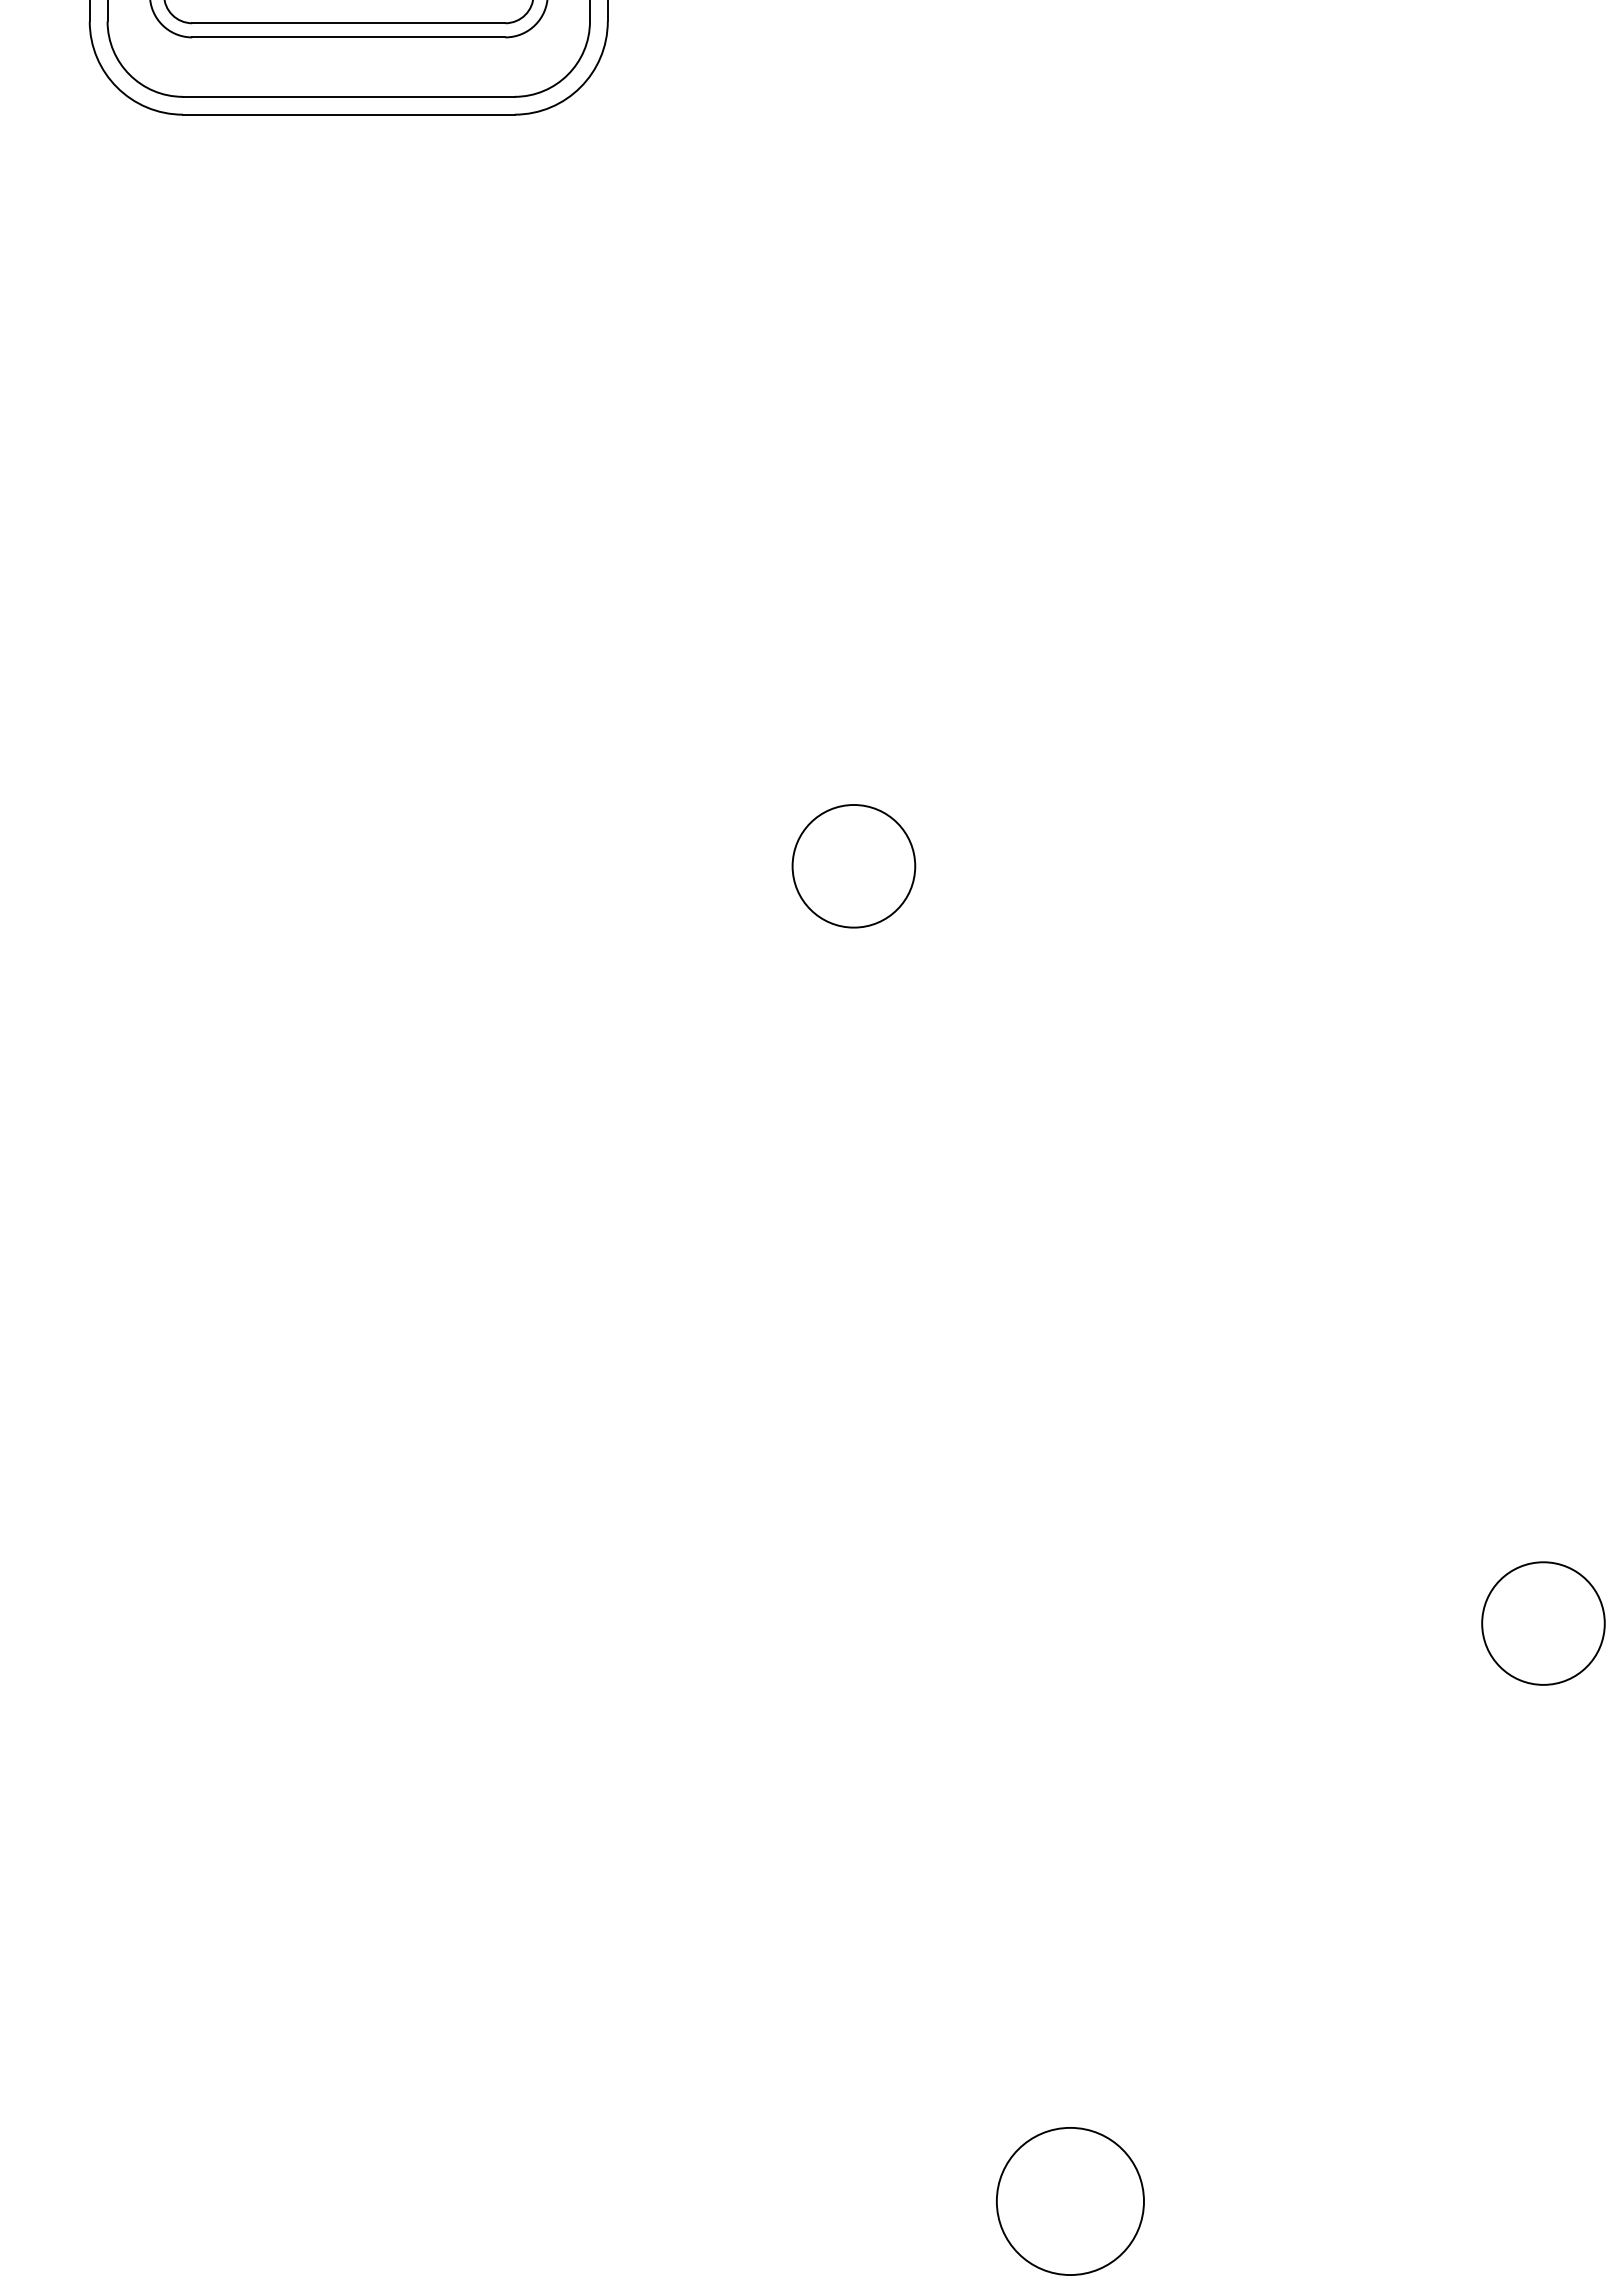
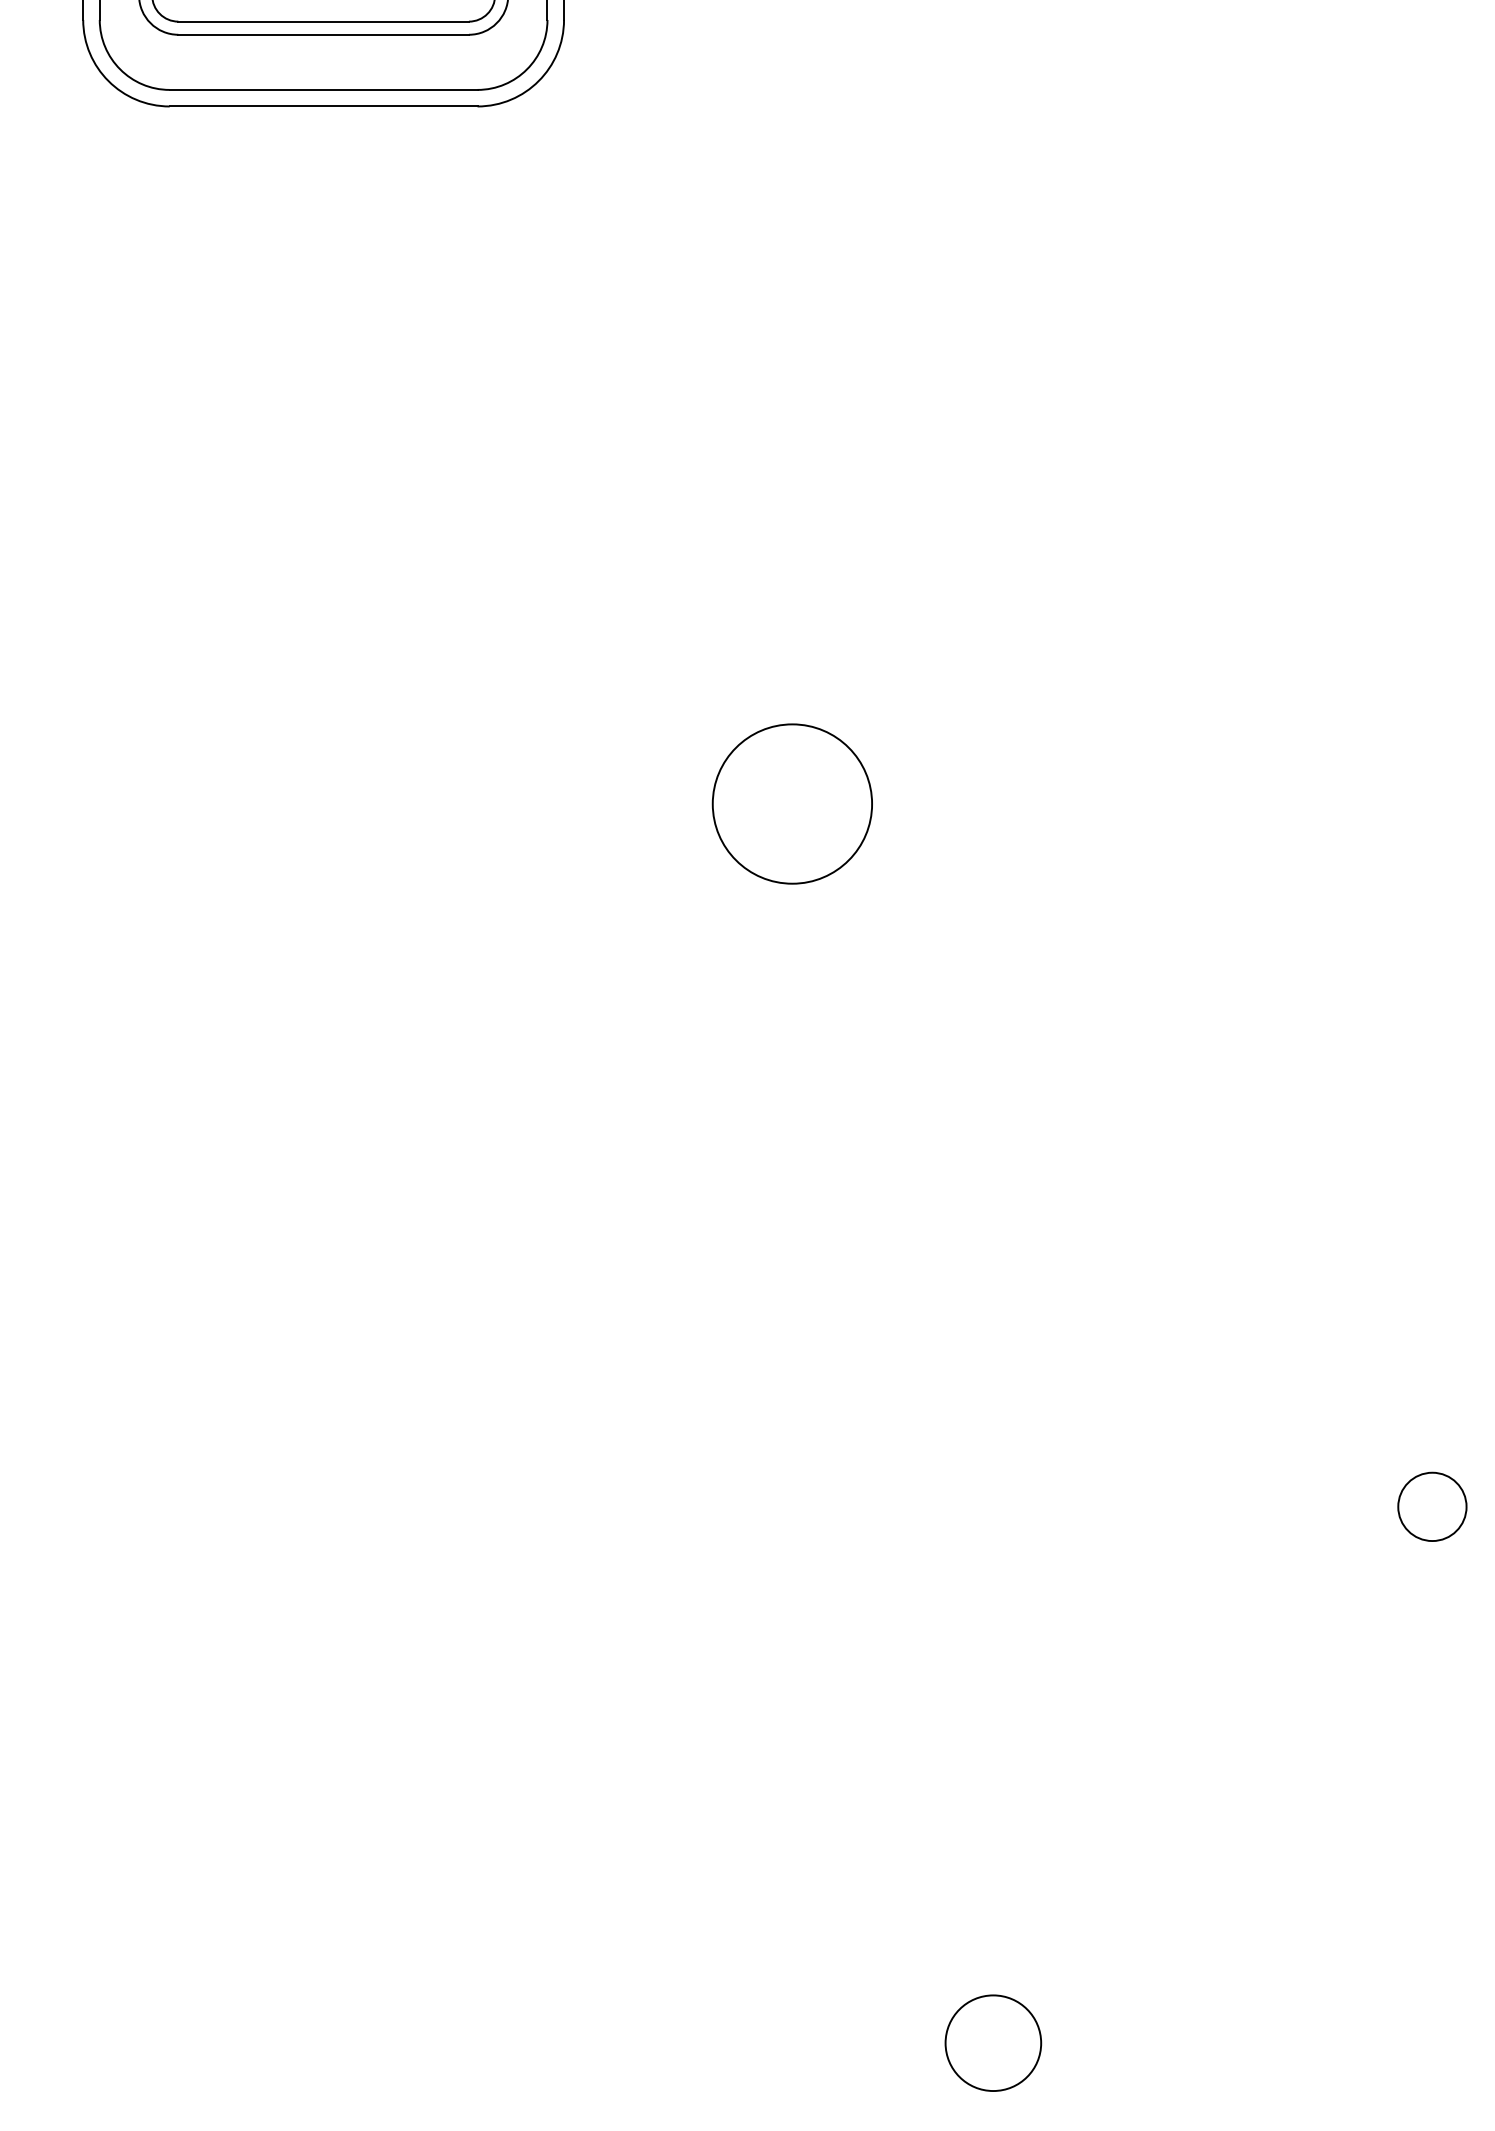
circle: (853, 865) -> (792, 803), size x1.4
circle: (1543, 1623) -> (1432, 1506), size x0.6
circle: (1070, 2201) -> (993, 2043), size x0.7

